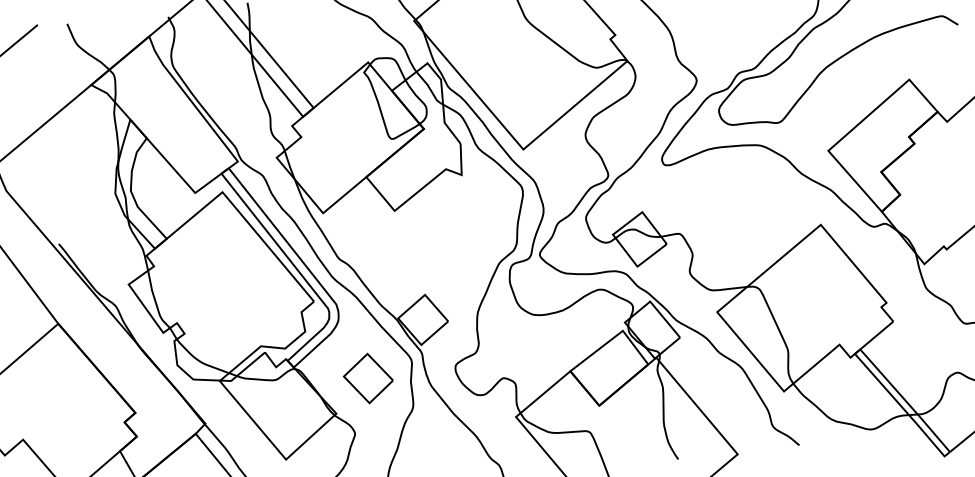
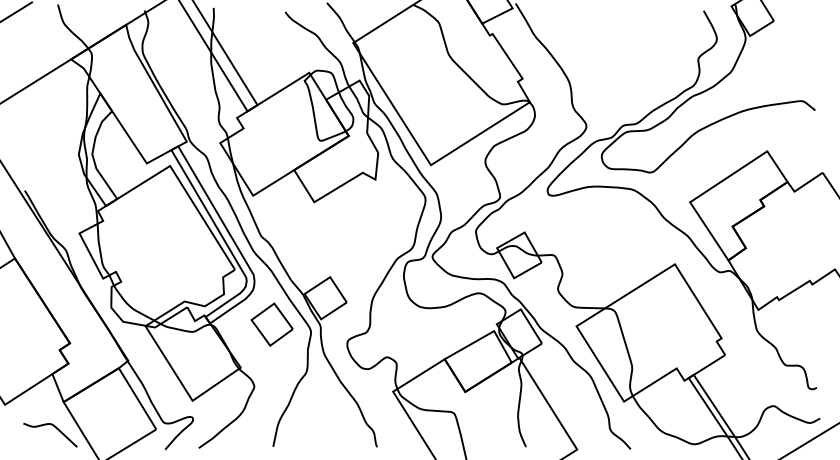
part: (367, 378) -> (271, 324), moved

